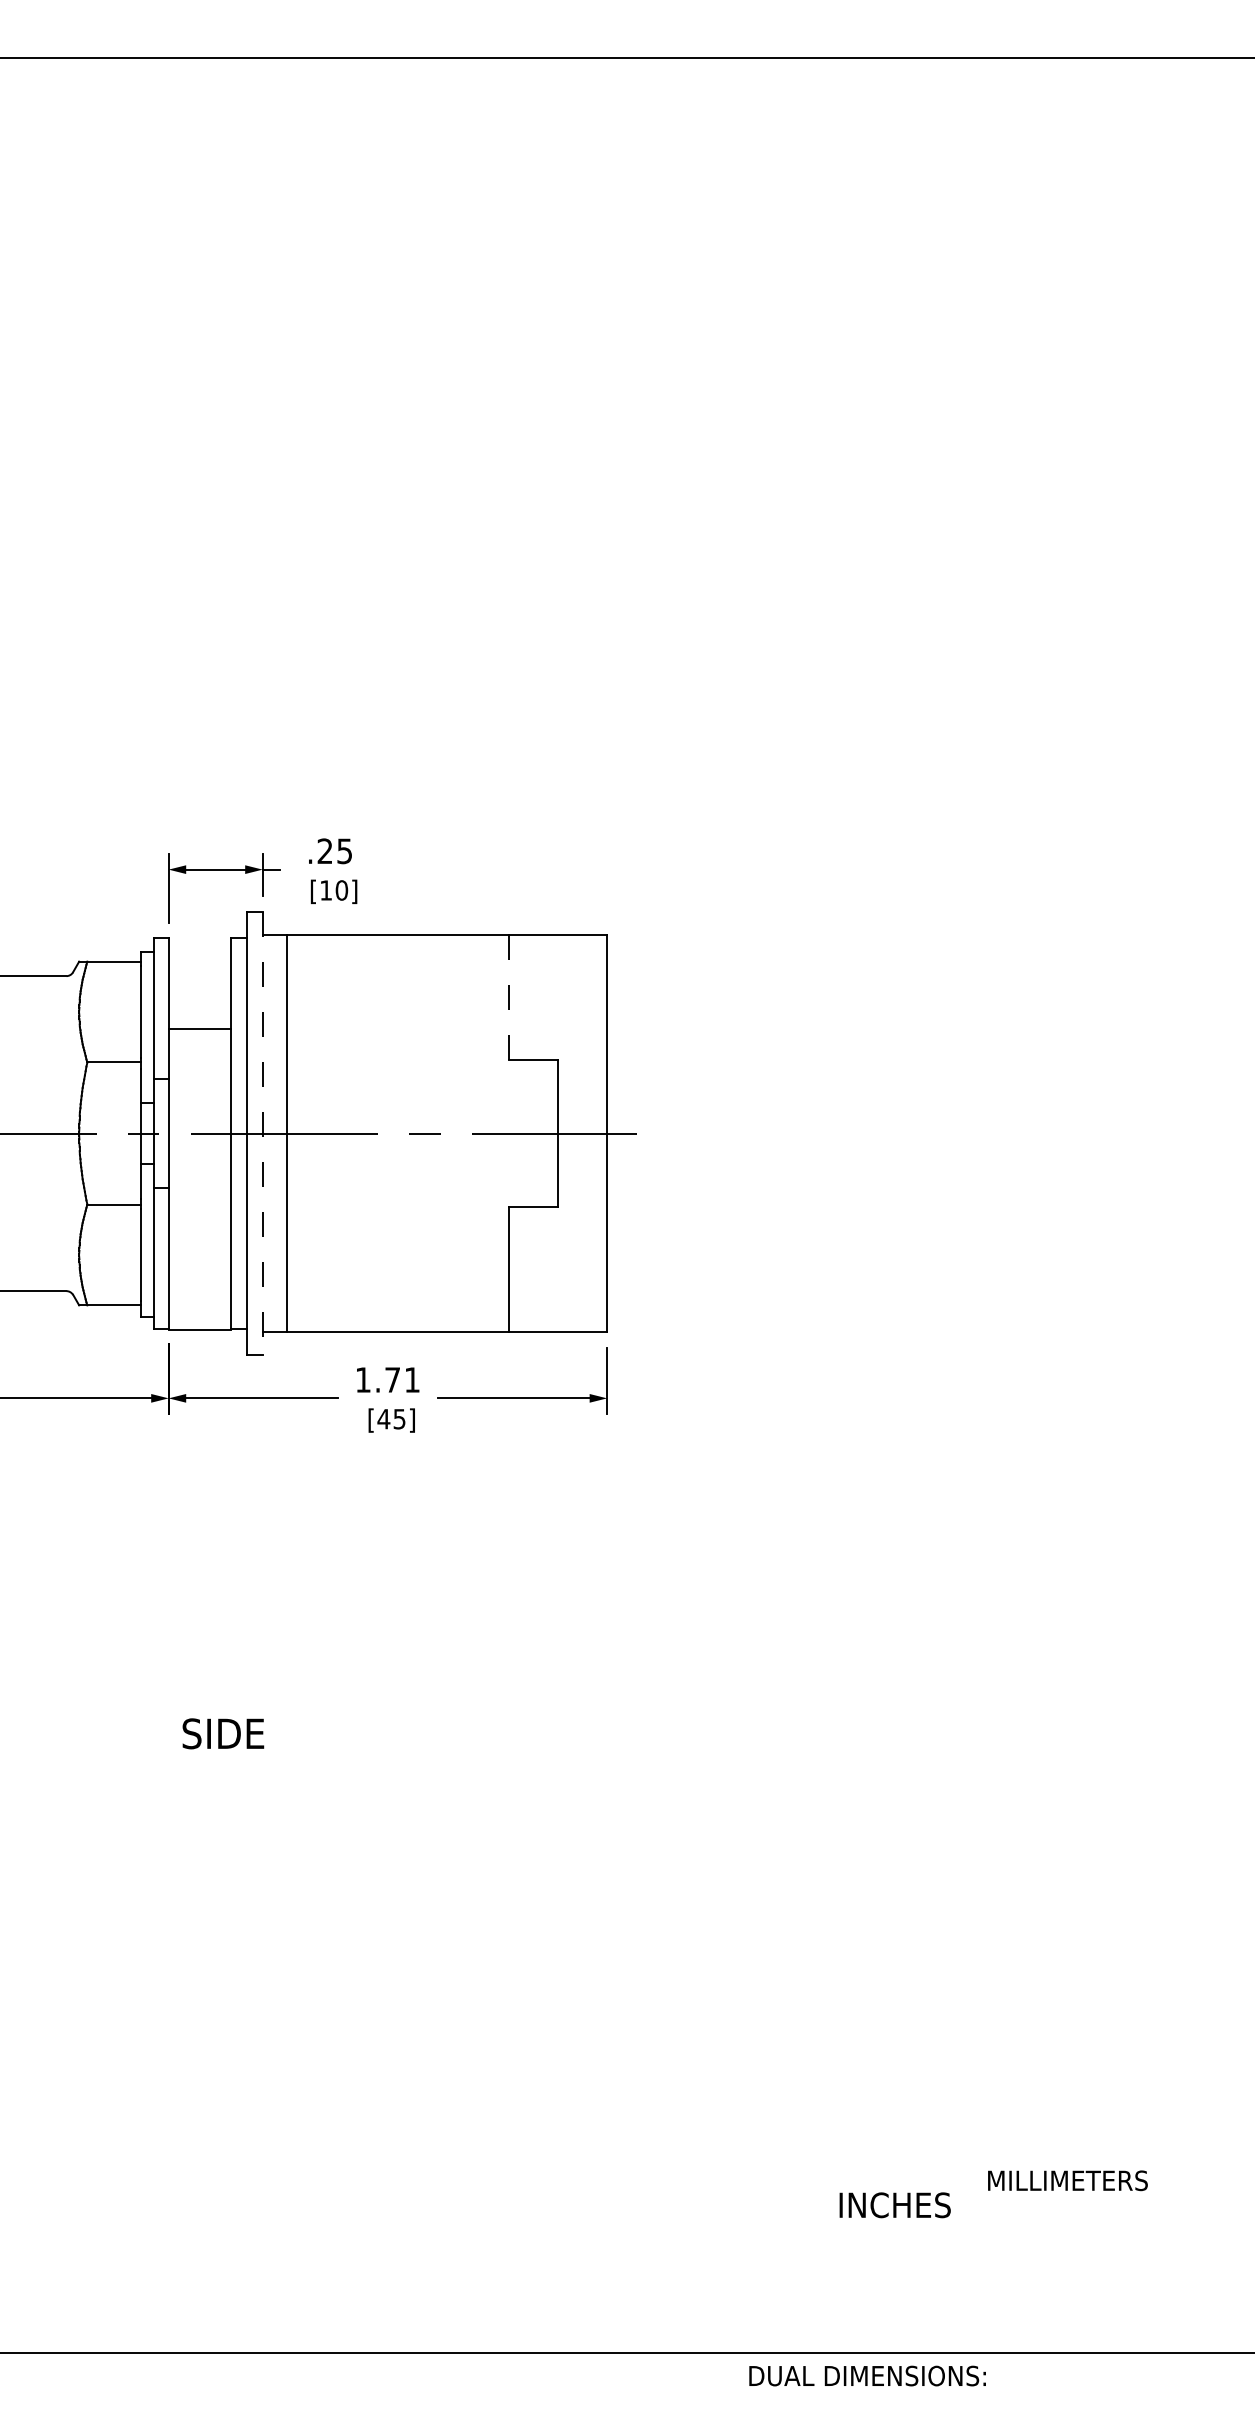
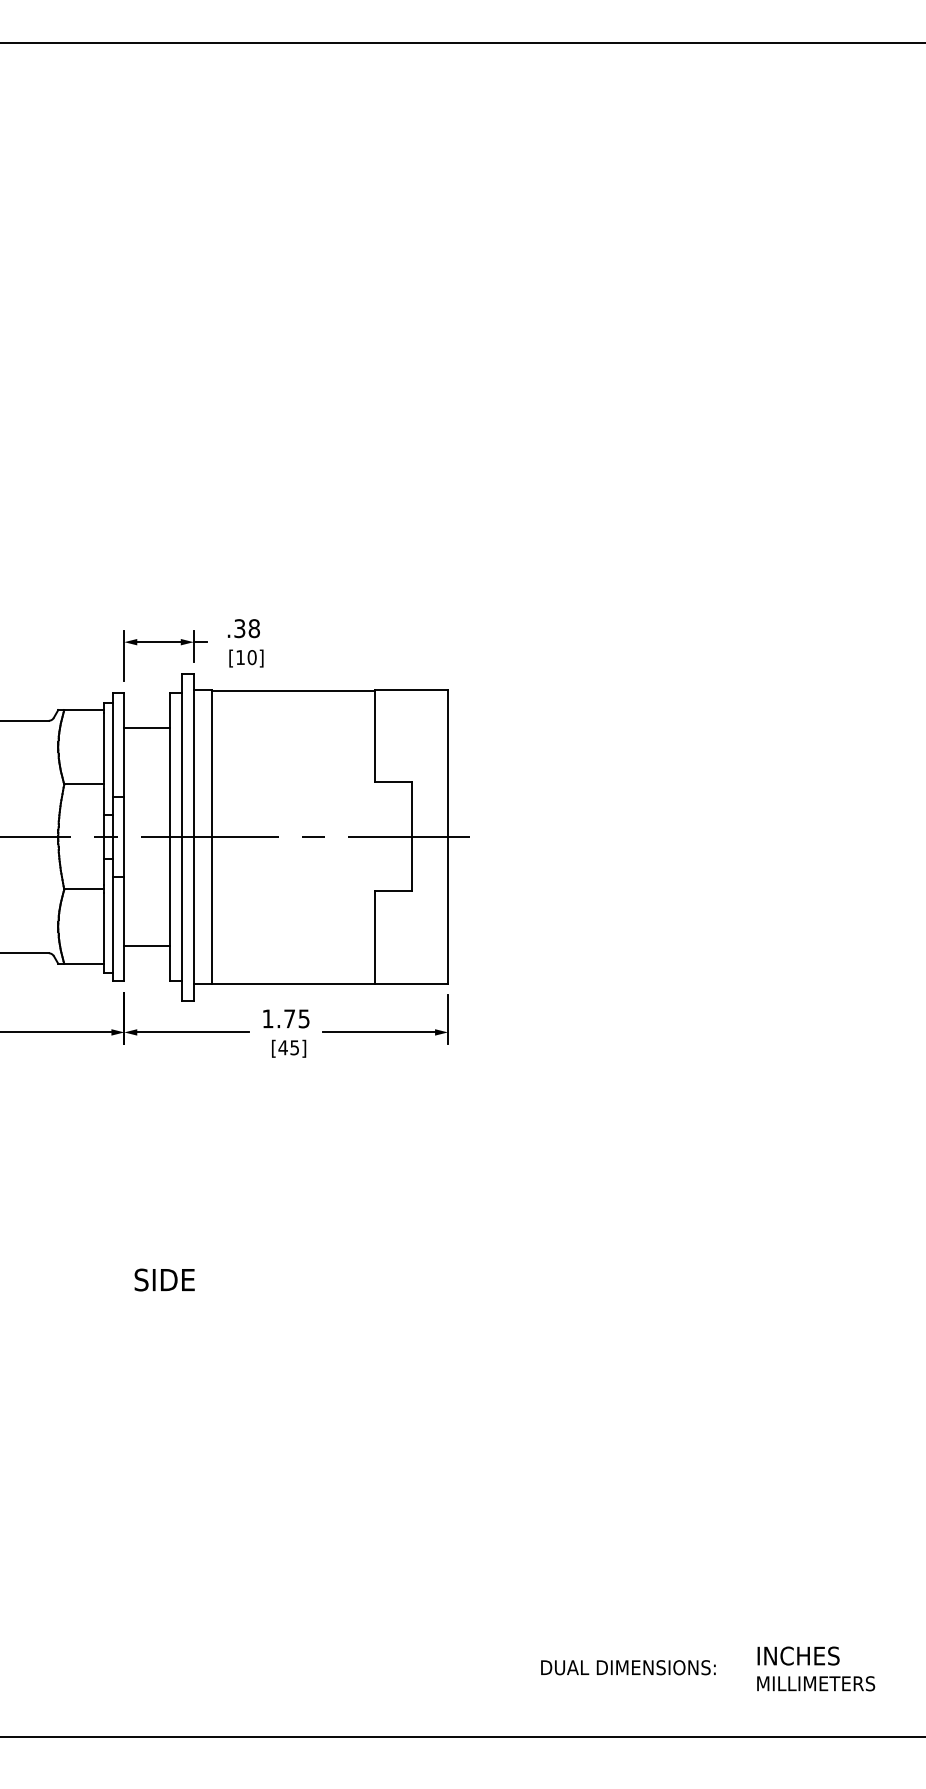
text: (334, 851) -> (246, 628), .25 -> .38
line: (508, 997) -> (375, 736), dashed -> solid
line: (199, 1029) -> (147, 728), moved
line: (262, 1134) -> (193, 837), dashed -> solid
line: (199, 1330) -> (147, 946), moved
text: (412, 1379) -> (304, 1018), 1.71 -> 1.75
text: (1067, 2180) -> (815, 1683), moved
text: (894, 2205) -> (798, 1656), moved
text: (867, 2375) -> (628, 1667), moved

